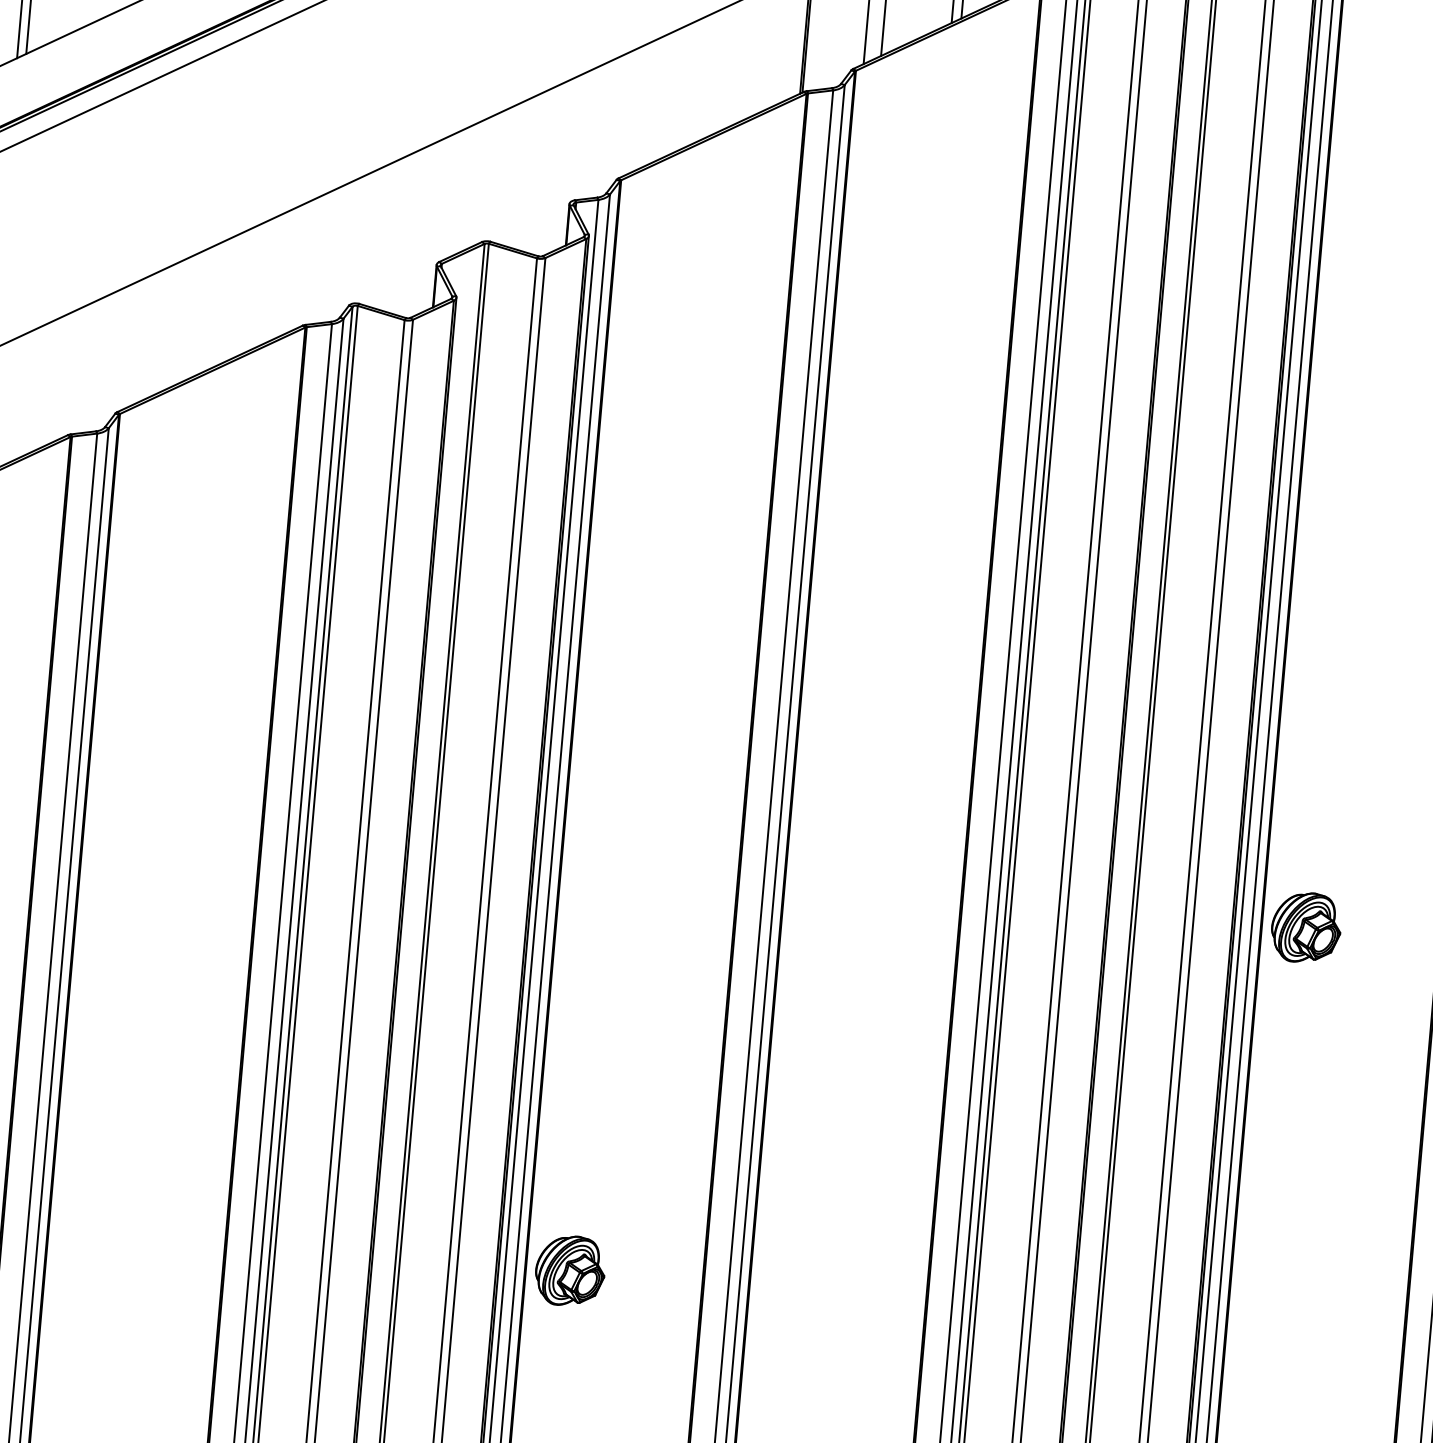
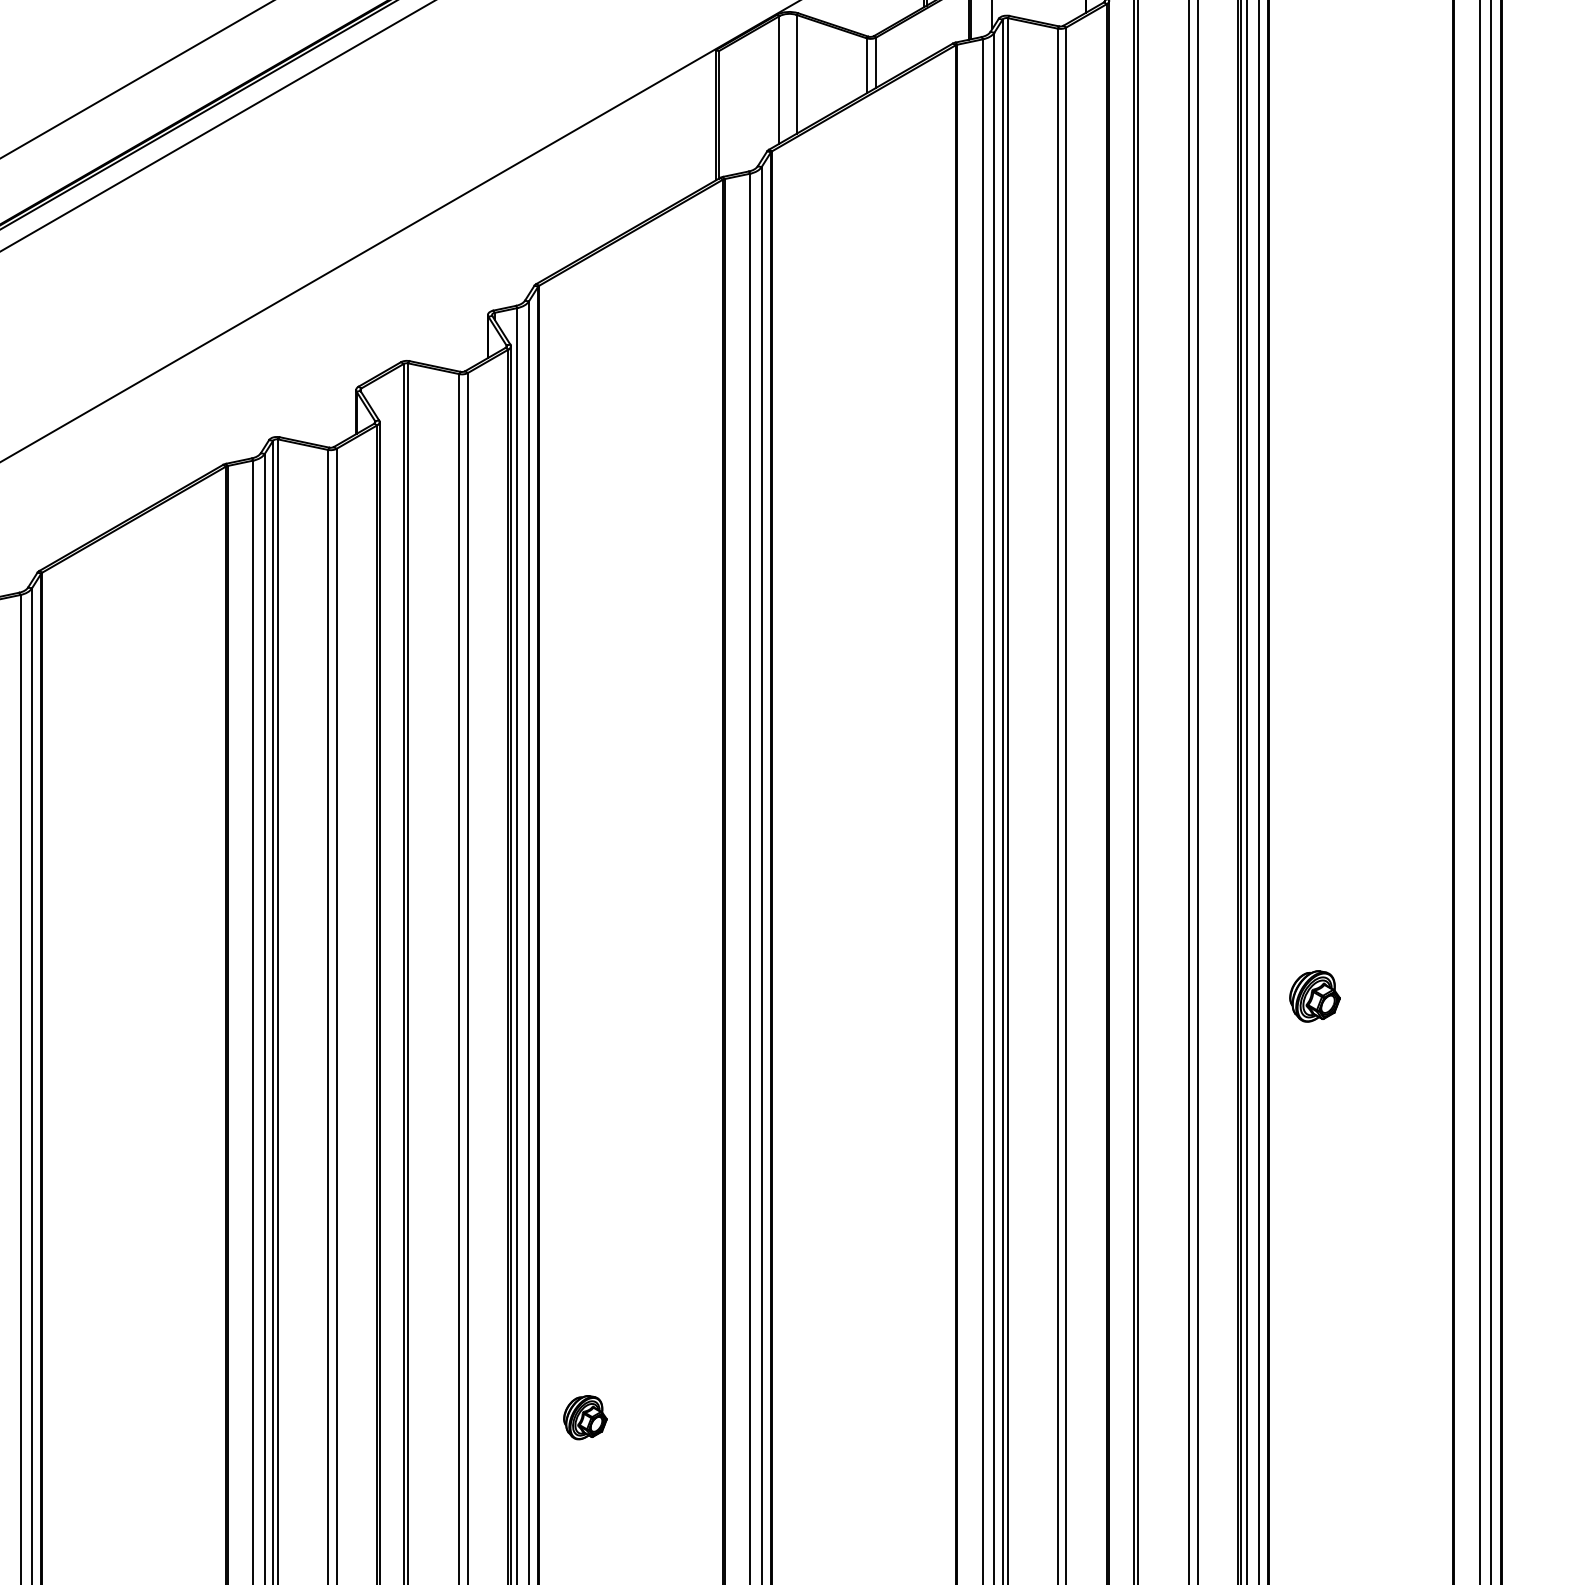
part: (1305, 927) -> (1314, 996), size x0.7
part: (570, 1270) -> (585, 1417), size x0.6

